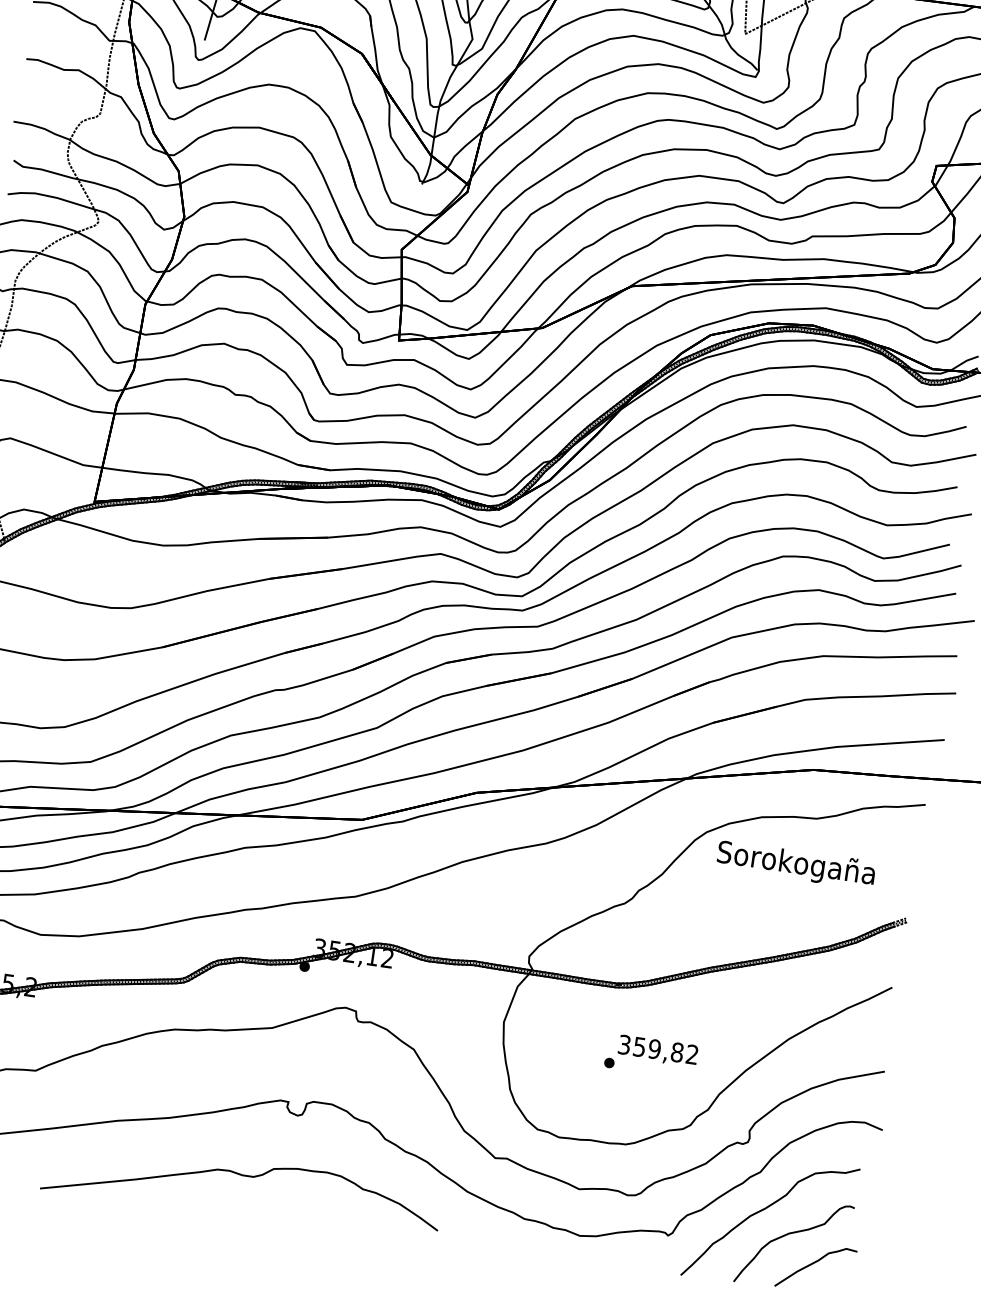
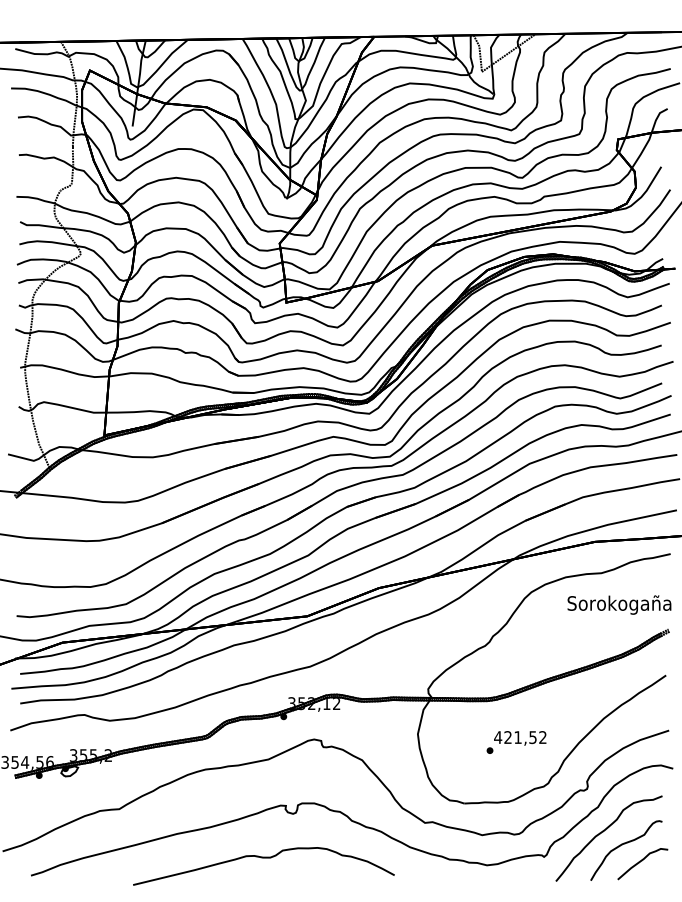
text: (796, 864) -> (619, 604), moved
text: (650, 1048) -> (515, 737), 359,82 -> 421,52

